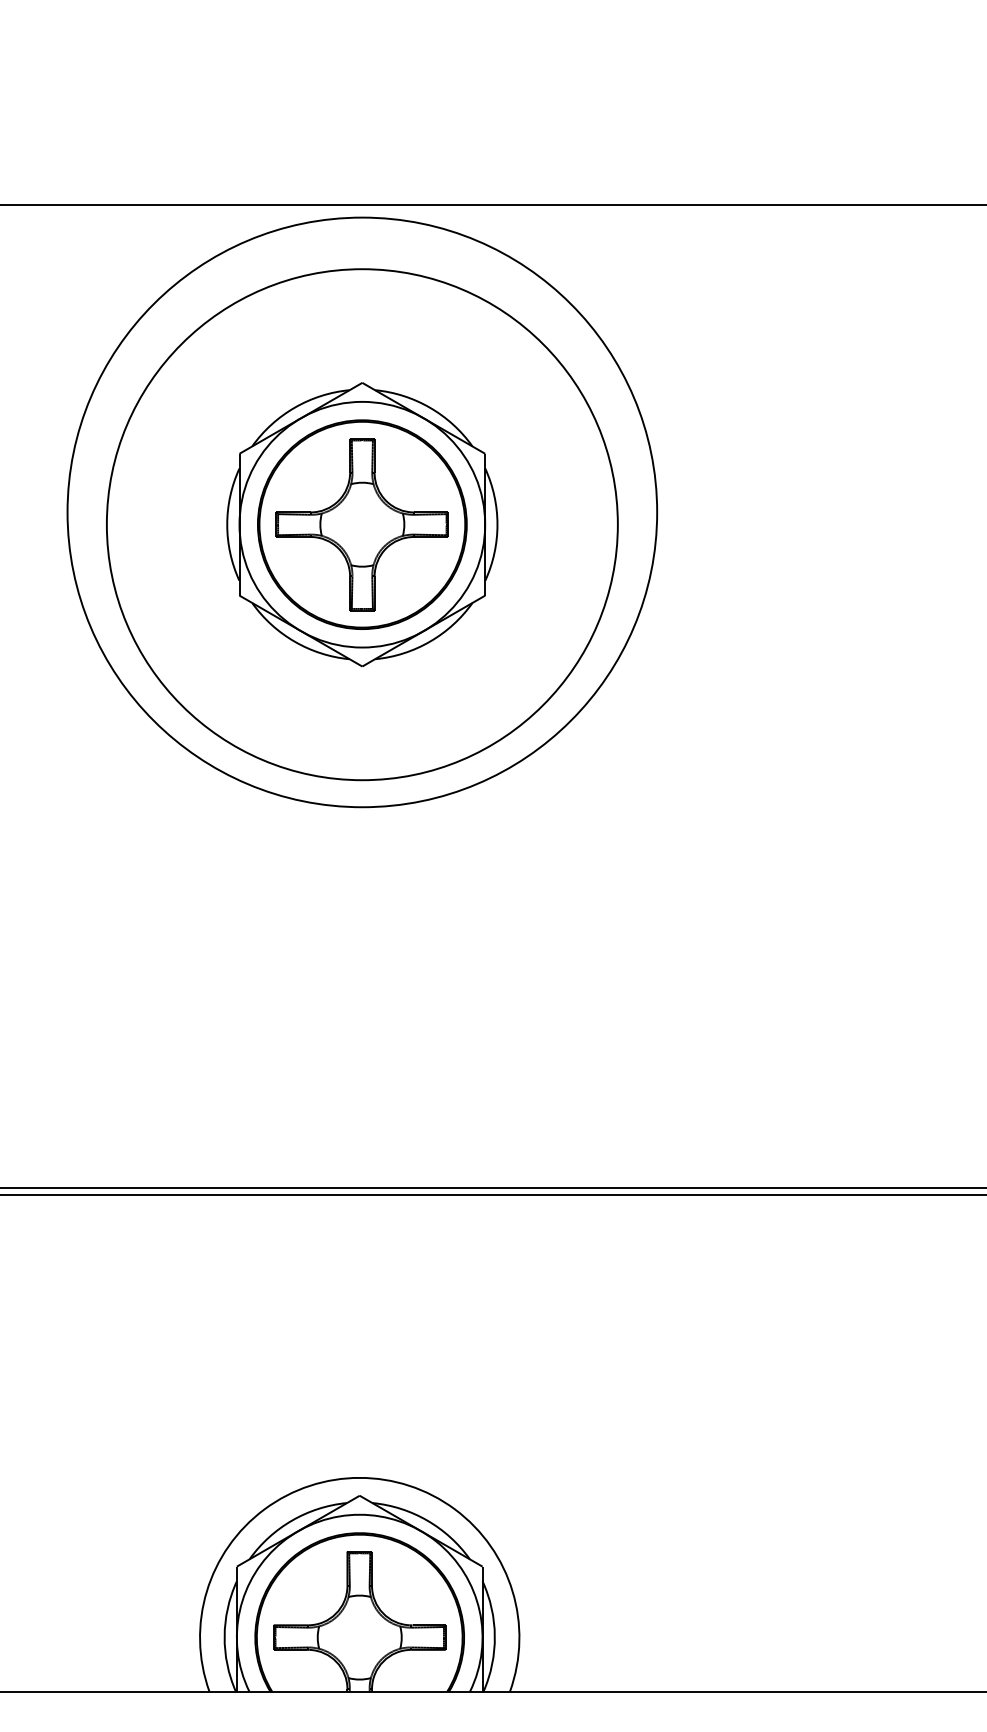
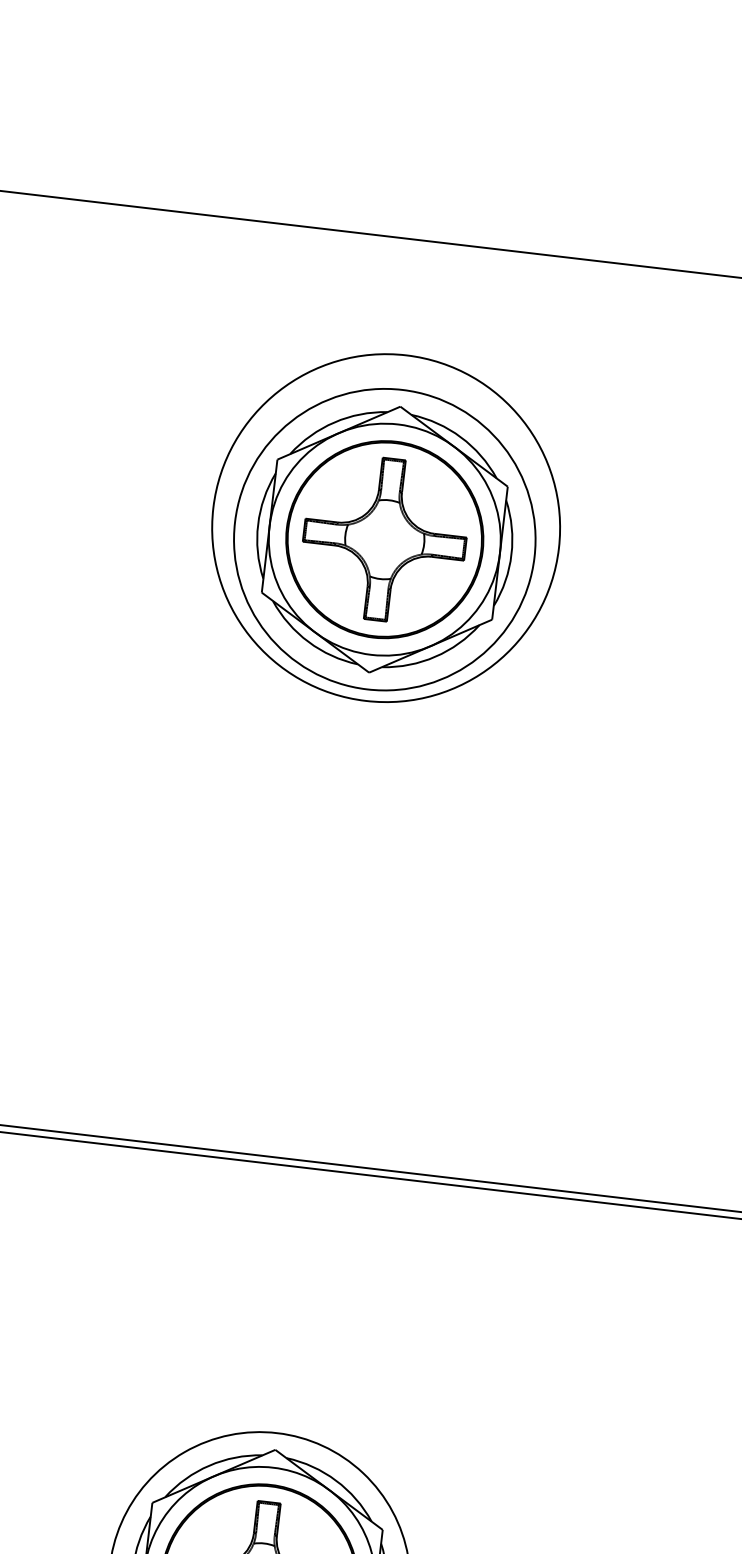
circle: (362, 512) -> (386, 528), size x0.62
circle: (362, 524) -> (384, 539), size x0.62

